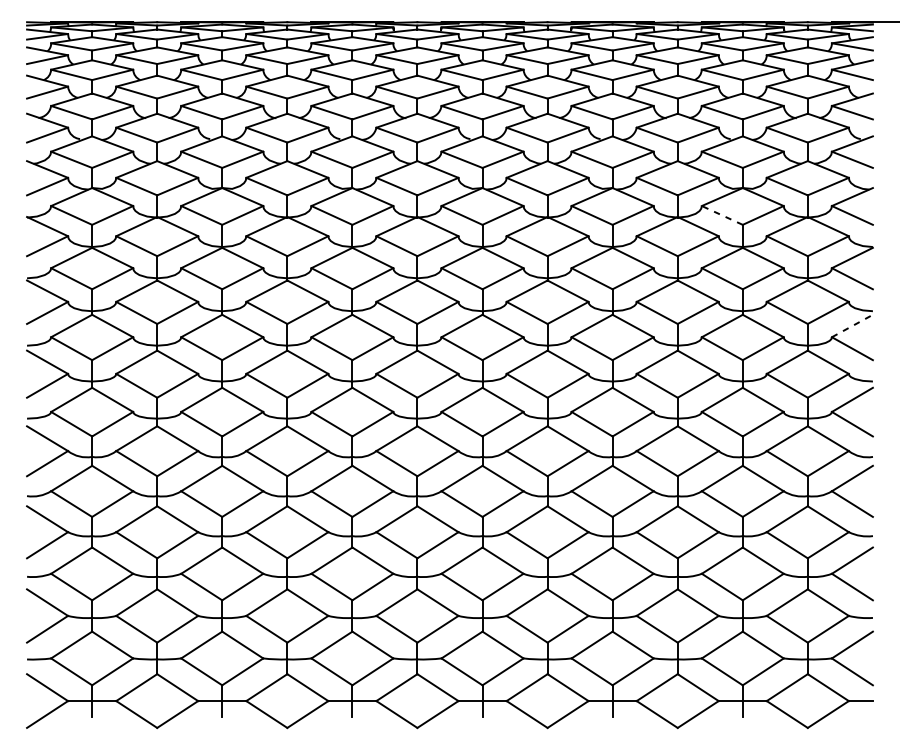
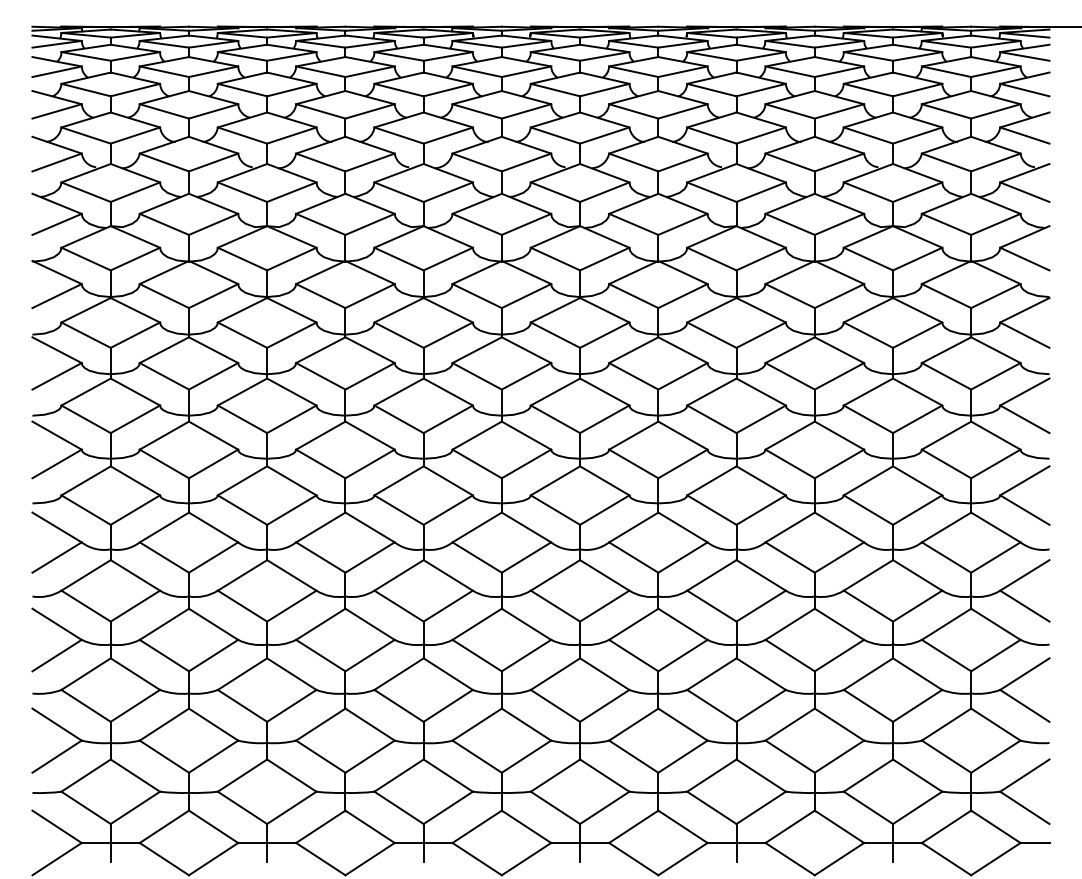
line: (721, 214) -> (867, 258), dashed -> solid
line: (852, 325) -> (1025, 391), dashed -> solid

